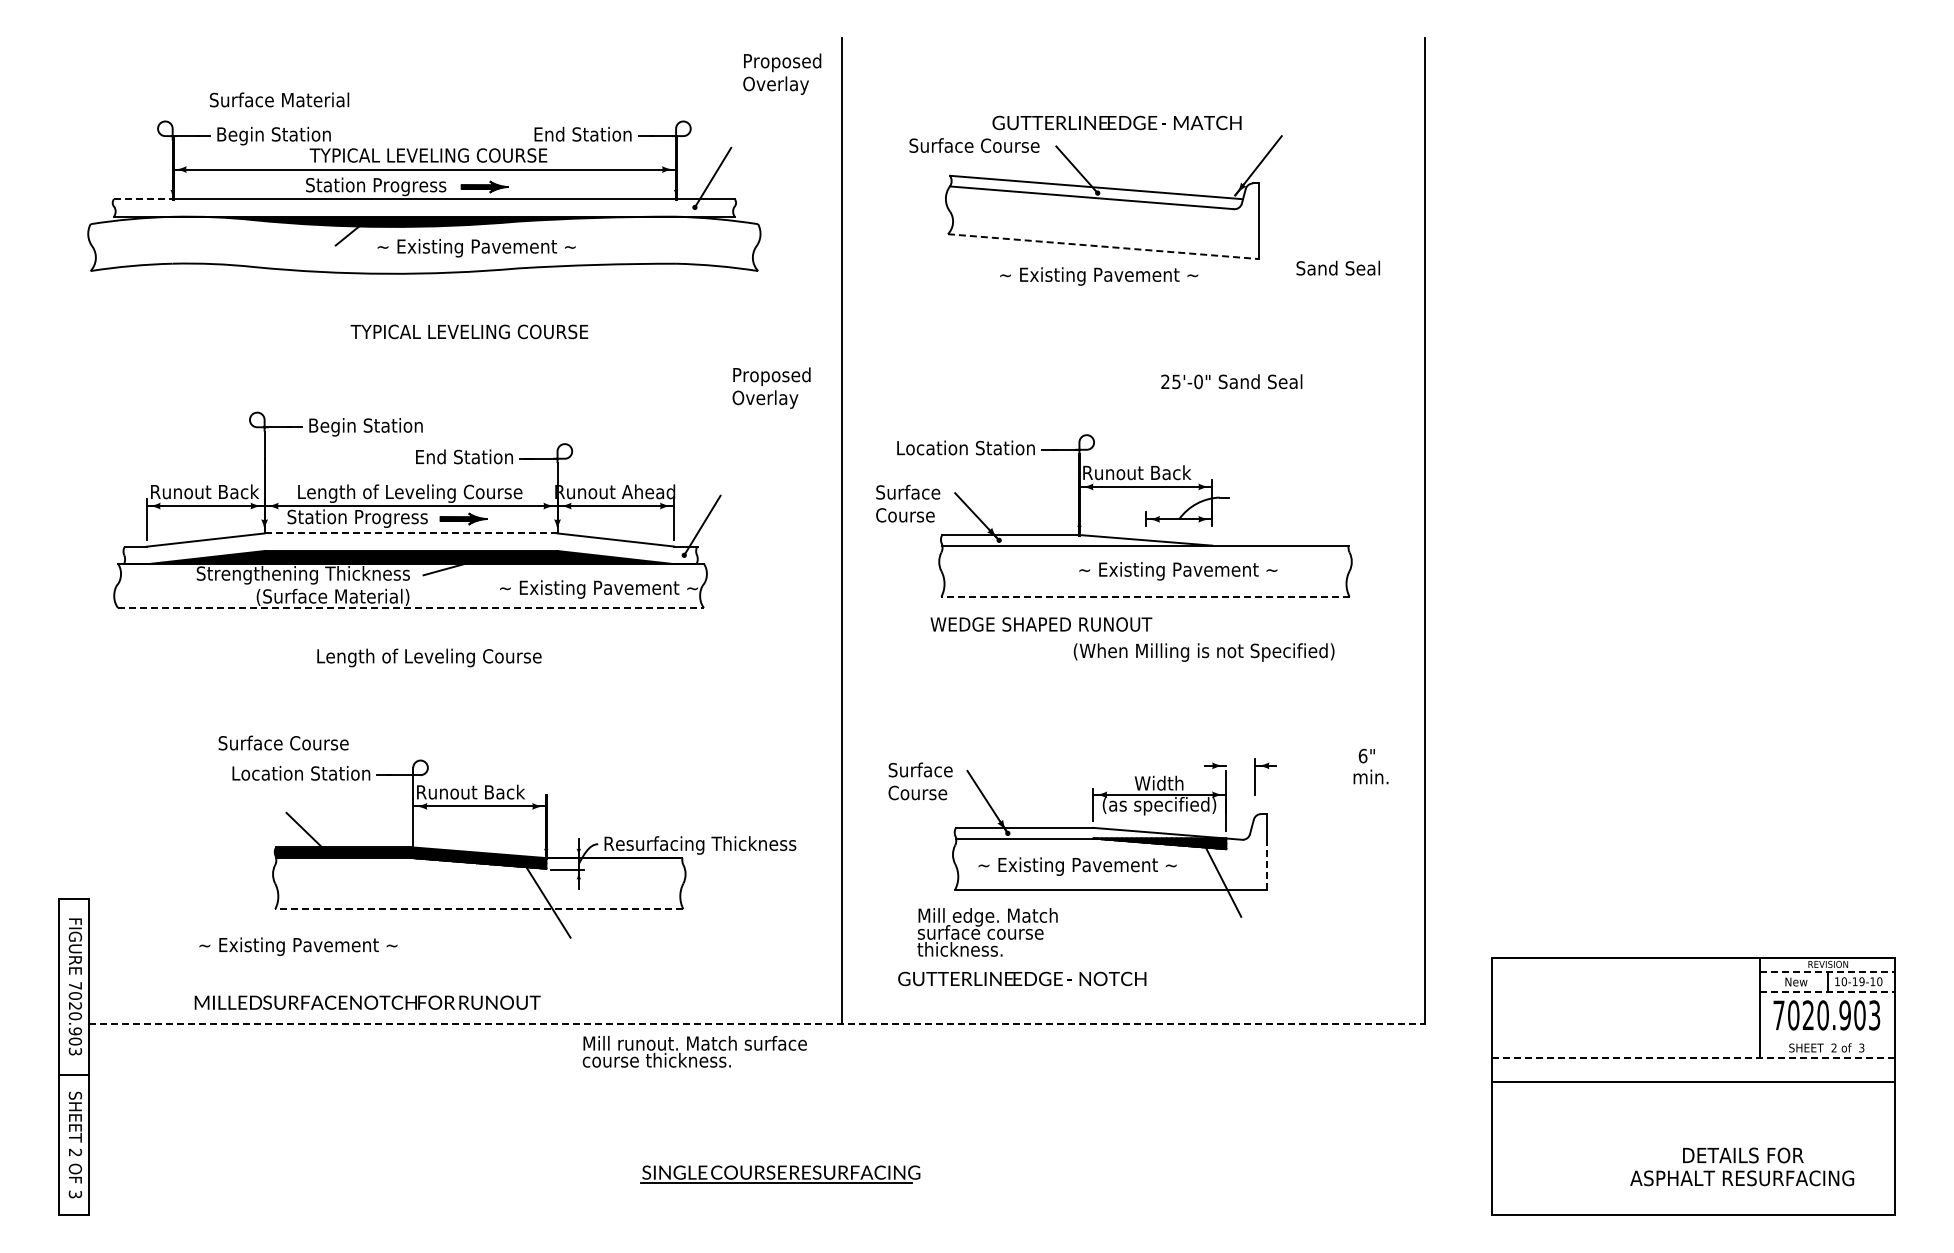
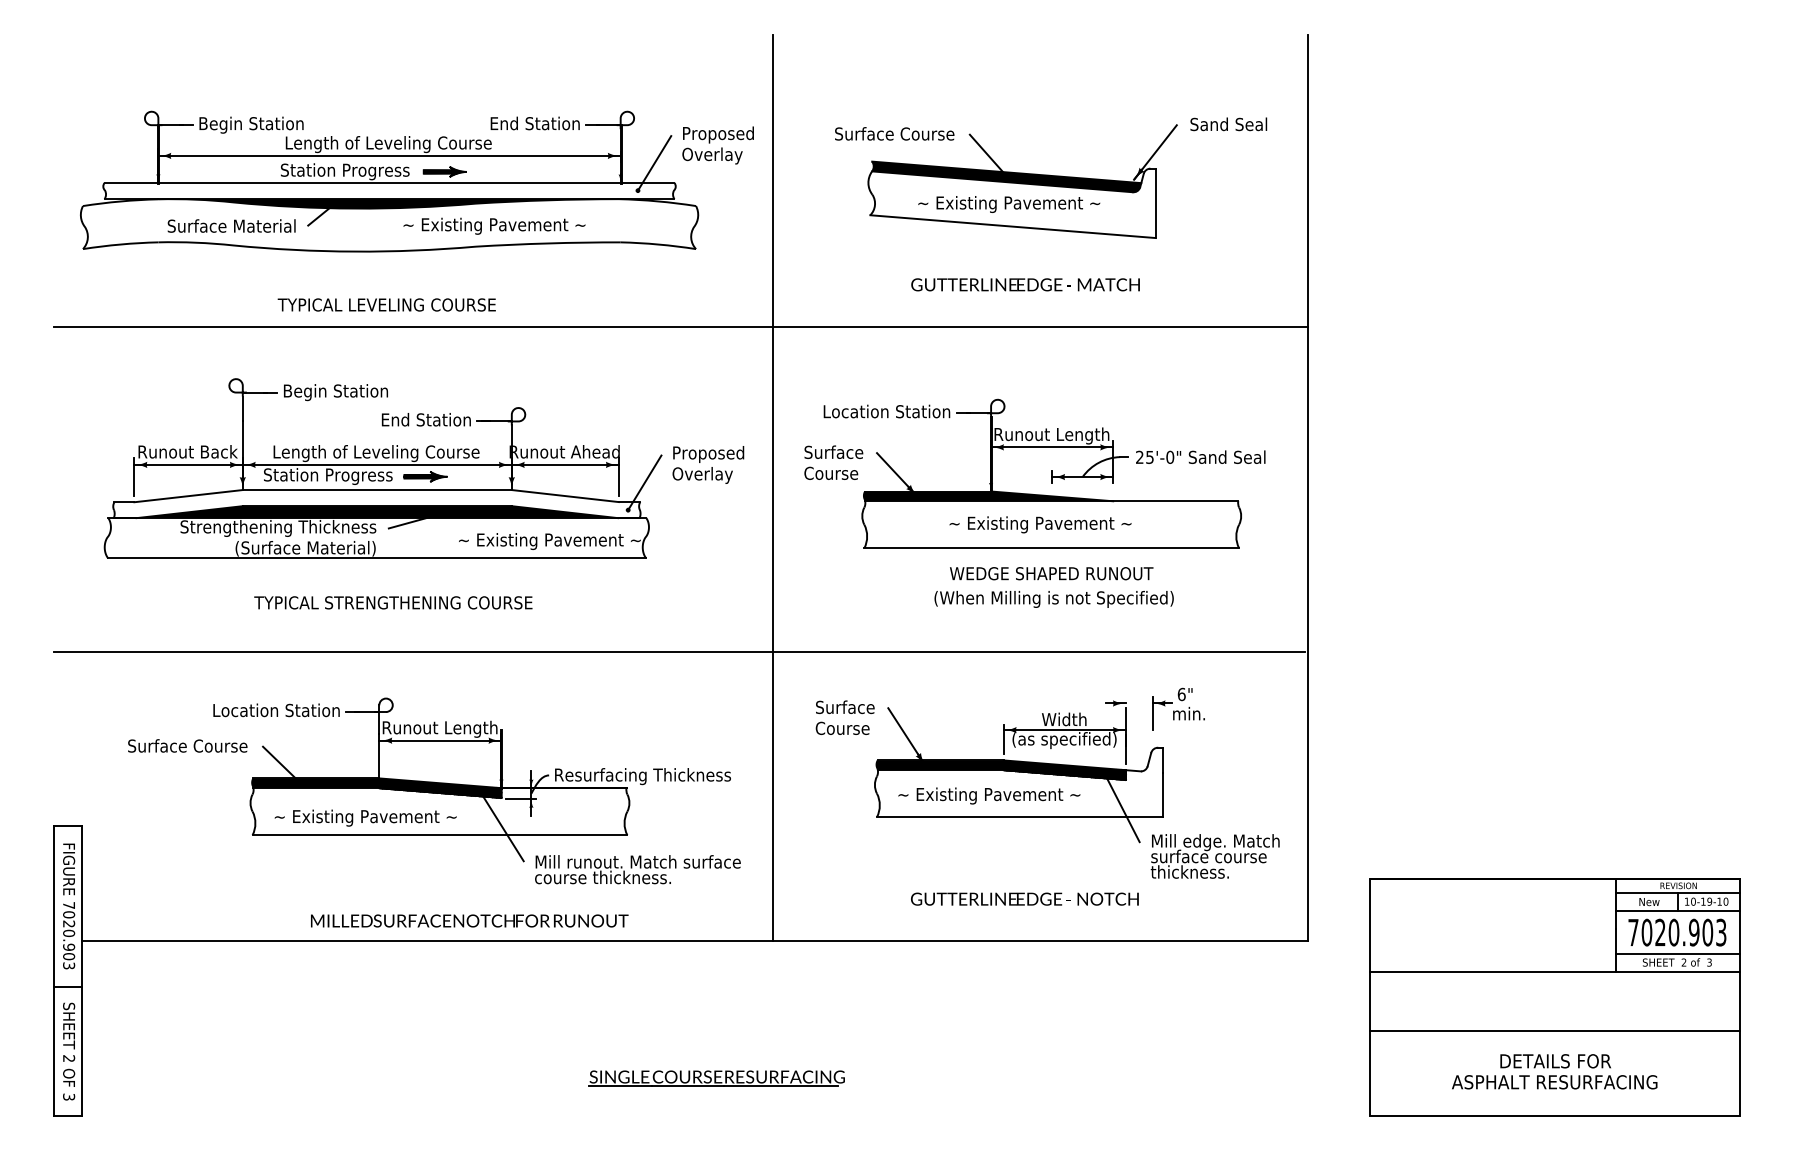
text: (782, 73) -> (718, 144), moved
text: (279, 99) -> (231, 225), moved
text: (1116, 122) -> (1025, 284), moved
text: (428, 156) -> (393, 143), TYPICAL LEVELING COURSE -> Length of Leveling Course
fill: (1096, 192) -> (1006, 176), added
line: (143, 199) -> (131, 183), dashed -> solid
line: (1103, 246) -> (1013, 226), dashed -> solid
text: (476, 248) -> (494, 226), moved
text: (1337, 267) -> (1228, 123), moved
text: (1099, 276) -> (1009, 204), moved
text: (469, 331) -> (386, 304), moved
line: (741, 356) -> (680, 327), added
text: (1231, 381) -> (1200, 457), moved
text: (771, 387) -> (708, 464), moved
text: (1180, 474) -> (1083, 435), Runout Back -> Runout Length
line: (411, 533) -> (377, 490), dashed -> solid
fill: (1076, 540) -> (988, 496), added
text: (1178, 571) -> (1040, 524), moved
line: (1145, 596) -> (1051, 547), dashed -> solid
line: (411, 607) -> (377, 558), dashed -> solid
text: (1041, 624) -> (1051, 573), moved
text: (1203, 652) -> (1053, 599), moved
text: (428, 657) -> (393, 603), Length of Leveling Course -> TYPICAL STRENGTHENING COURSE
line: (739, 710) -> (678, 652), added
text: (283, 742) -> (187, 745), moved
text: (1370, 766) -> (1188, 704), moved
text: (513, 793) -> (471, 728), Runout Back -> Runout Length
fill: (1090, 833) -> (1001, 765), added
line: (1266, 865) -> (1162, 794), dashed -> solid
line: (478, 909) -> (439, 835), dashed -> solid
text: (987, 932) -> (1215, 856), moved
text: (298, 946) -> (365, 817), moved
line: (1827, 972) -> (1678, 893), dashed -> solid
text: (1022, 978) -> (1025, 898), moved
line: (1827, 991) -> (1678, 910), dashed -> solid
text: (367, 1002) -> (469, 920), moved
line: (756, 1024) -> (694, 940), dashed -> solid
line: (1827, 1039) -> (1678, 954), added
text: (694, 1051) -> (637, 869), moved
line: (1693, 1057) -> (1554, 971), dashed -> solid
line: (1693, 1082) -> (1554, 1030), moved
text: (1742, 1166) -> (1554, 1071), moved

